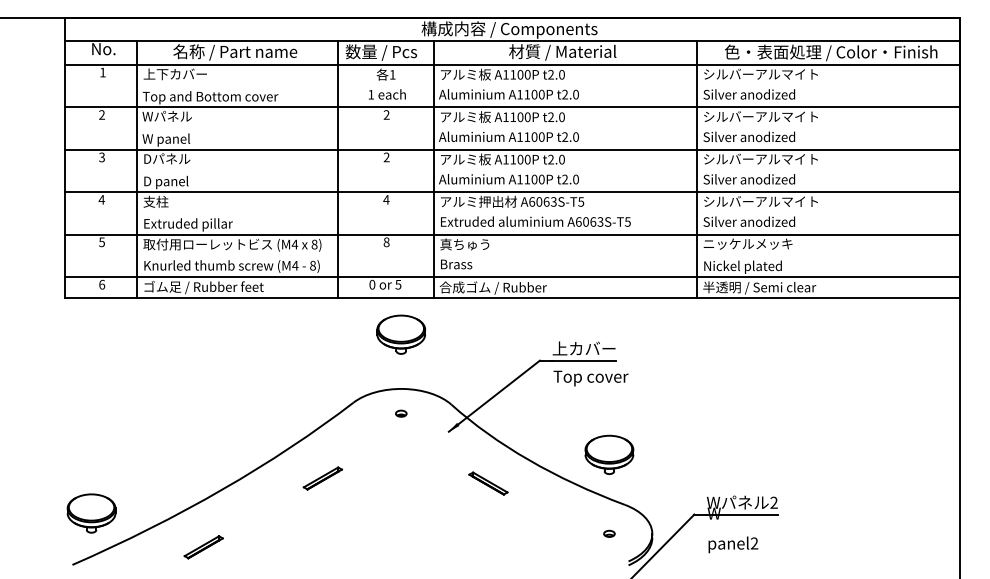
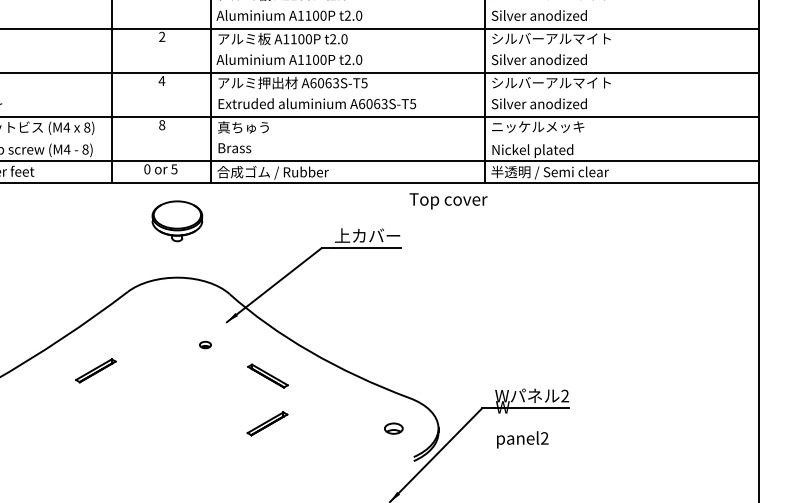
text: (590, 378) -> (448, 201), moved
part: (401, 413) -> (205, 344), moved
part: (609, 454) -> (393, 345), removed
part: (487, 529) -> (267, 423), added
part: (609, 533) -> (393, 428), size x1.6

